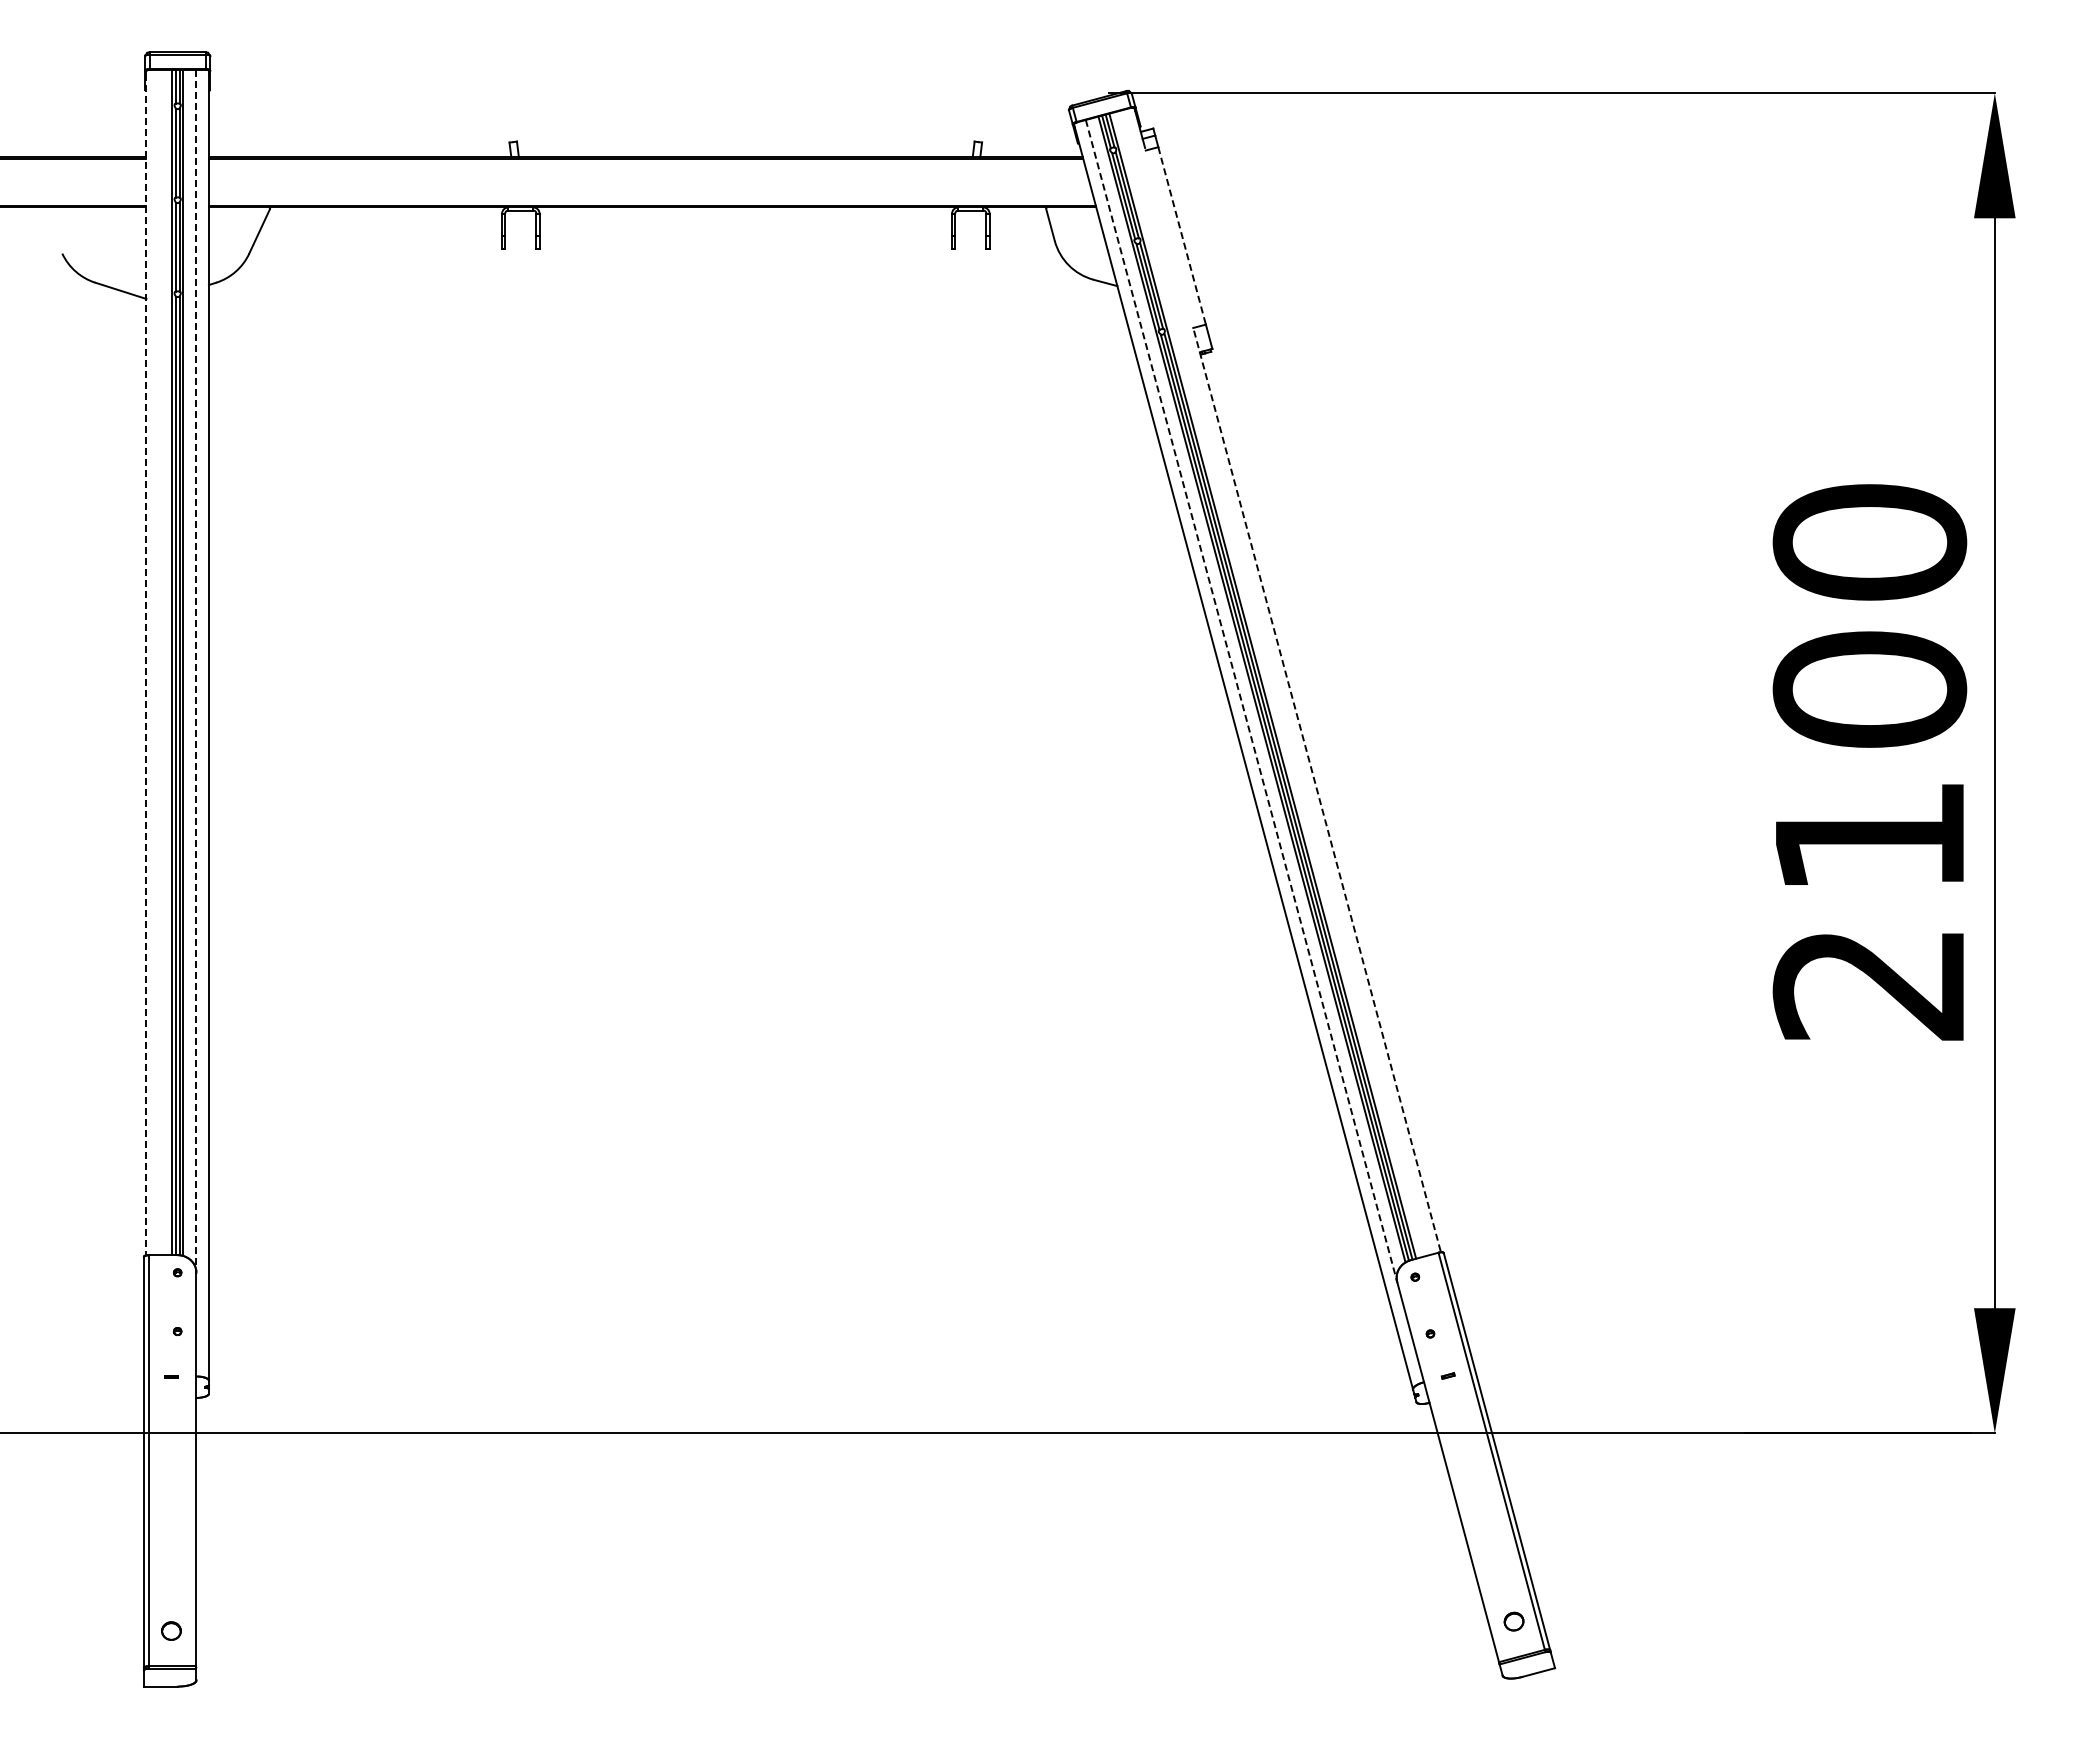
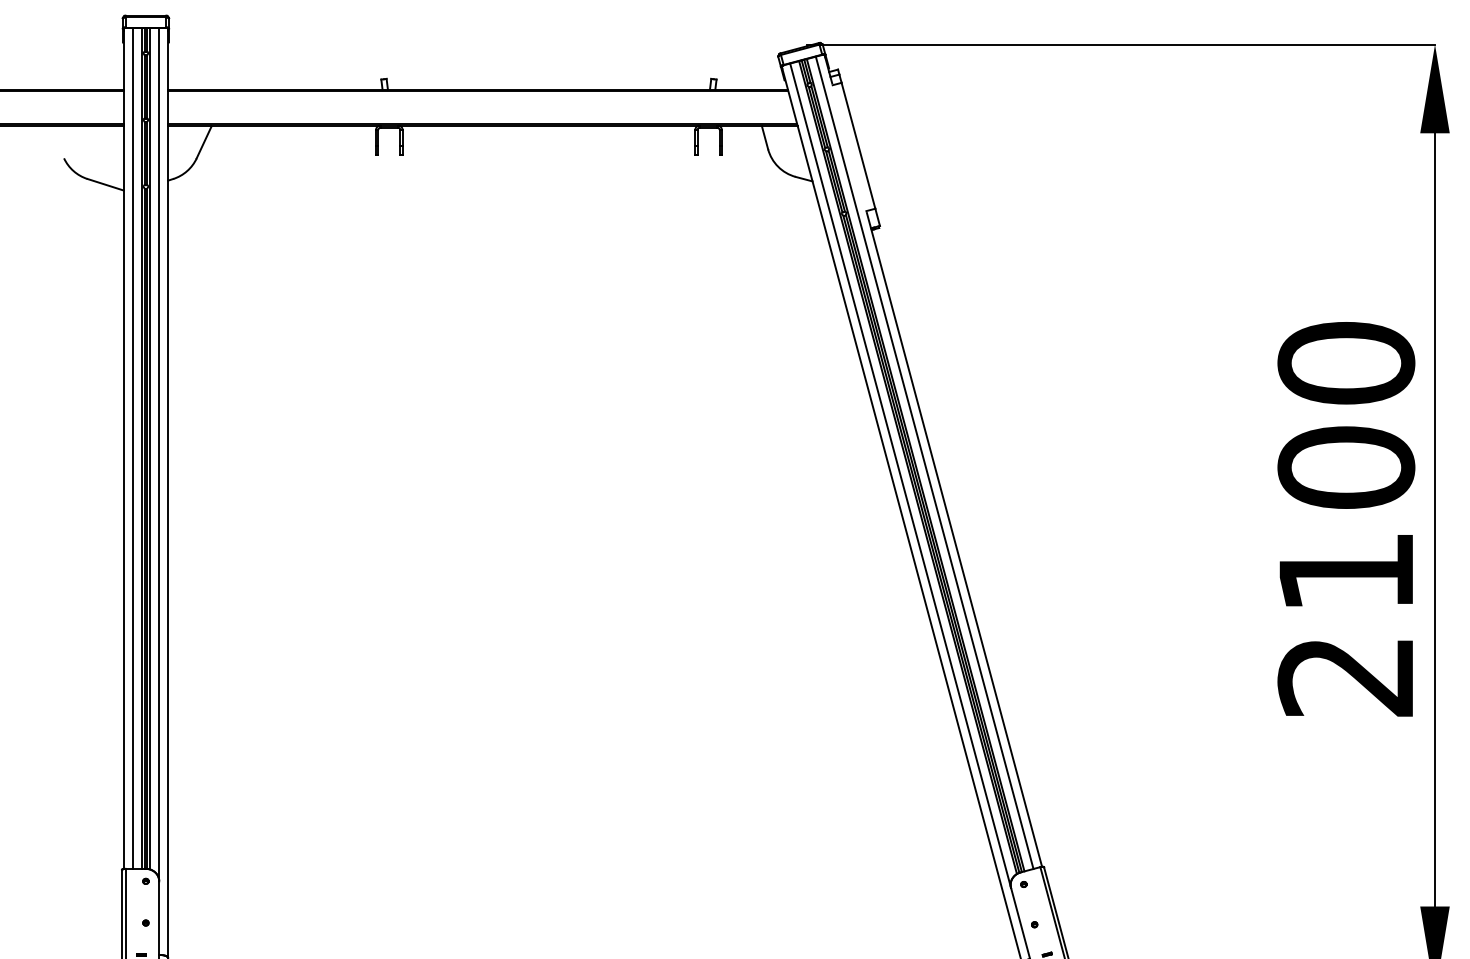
line: (1182, 235) -> (858, 145), dashed -> solid
line: (158, 662) -> (132, 448), added
line: (146, 664) -> (123, 449), dashed -> solid
line: (196, 671) -> (159, 454), dashed -> solid
line: (1275, 682) -> (924, 462), added
line: (1241, 701) -> (900, 476), dashed -> solid
line: (1317, 792) -> (954, 540), dashed -> solid

